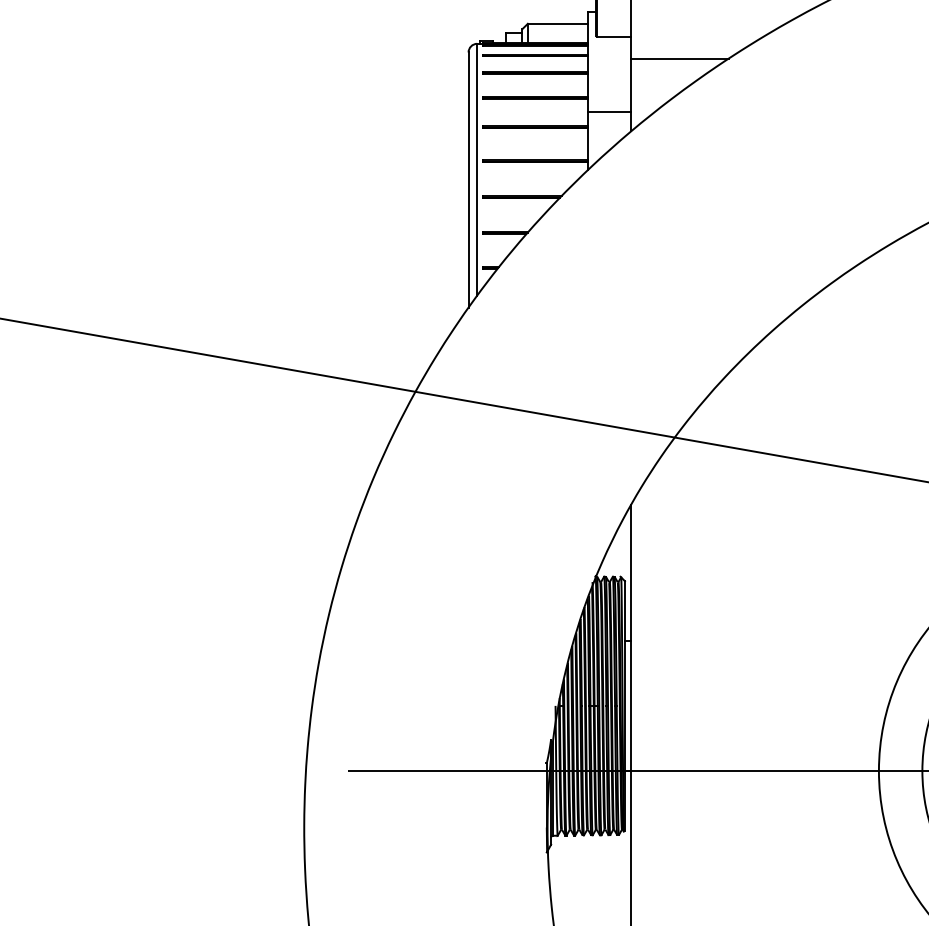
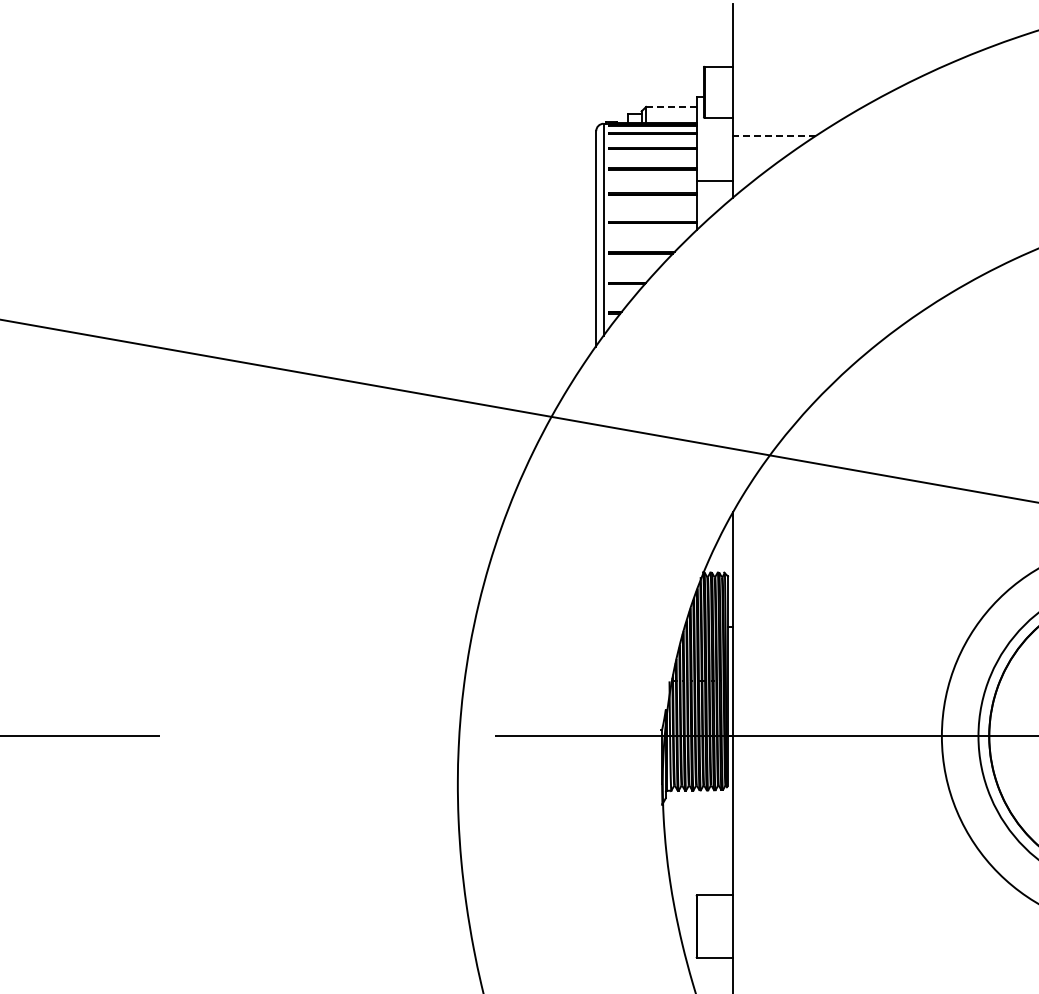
line: (556, 23) -> (670, 106), solid -> dashed
line: (679, 58) -> (773, 136), solid -> dashed

